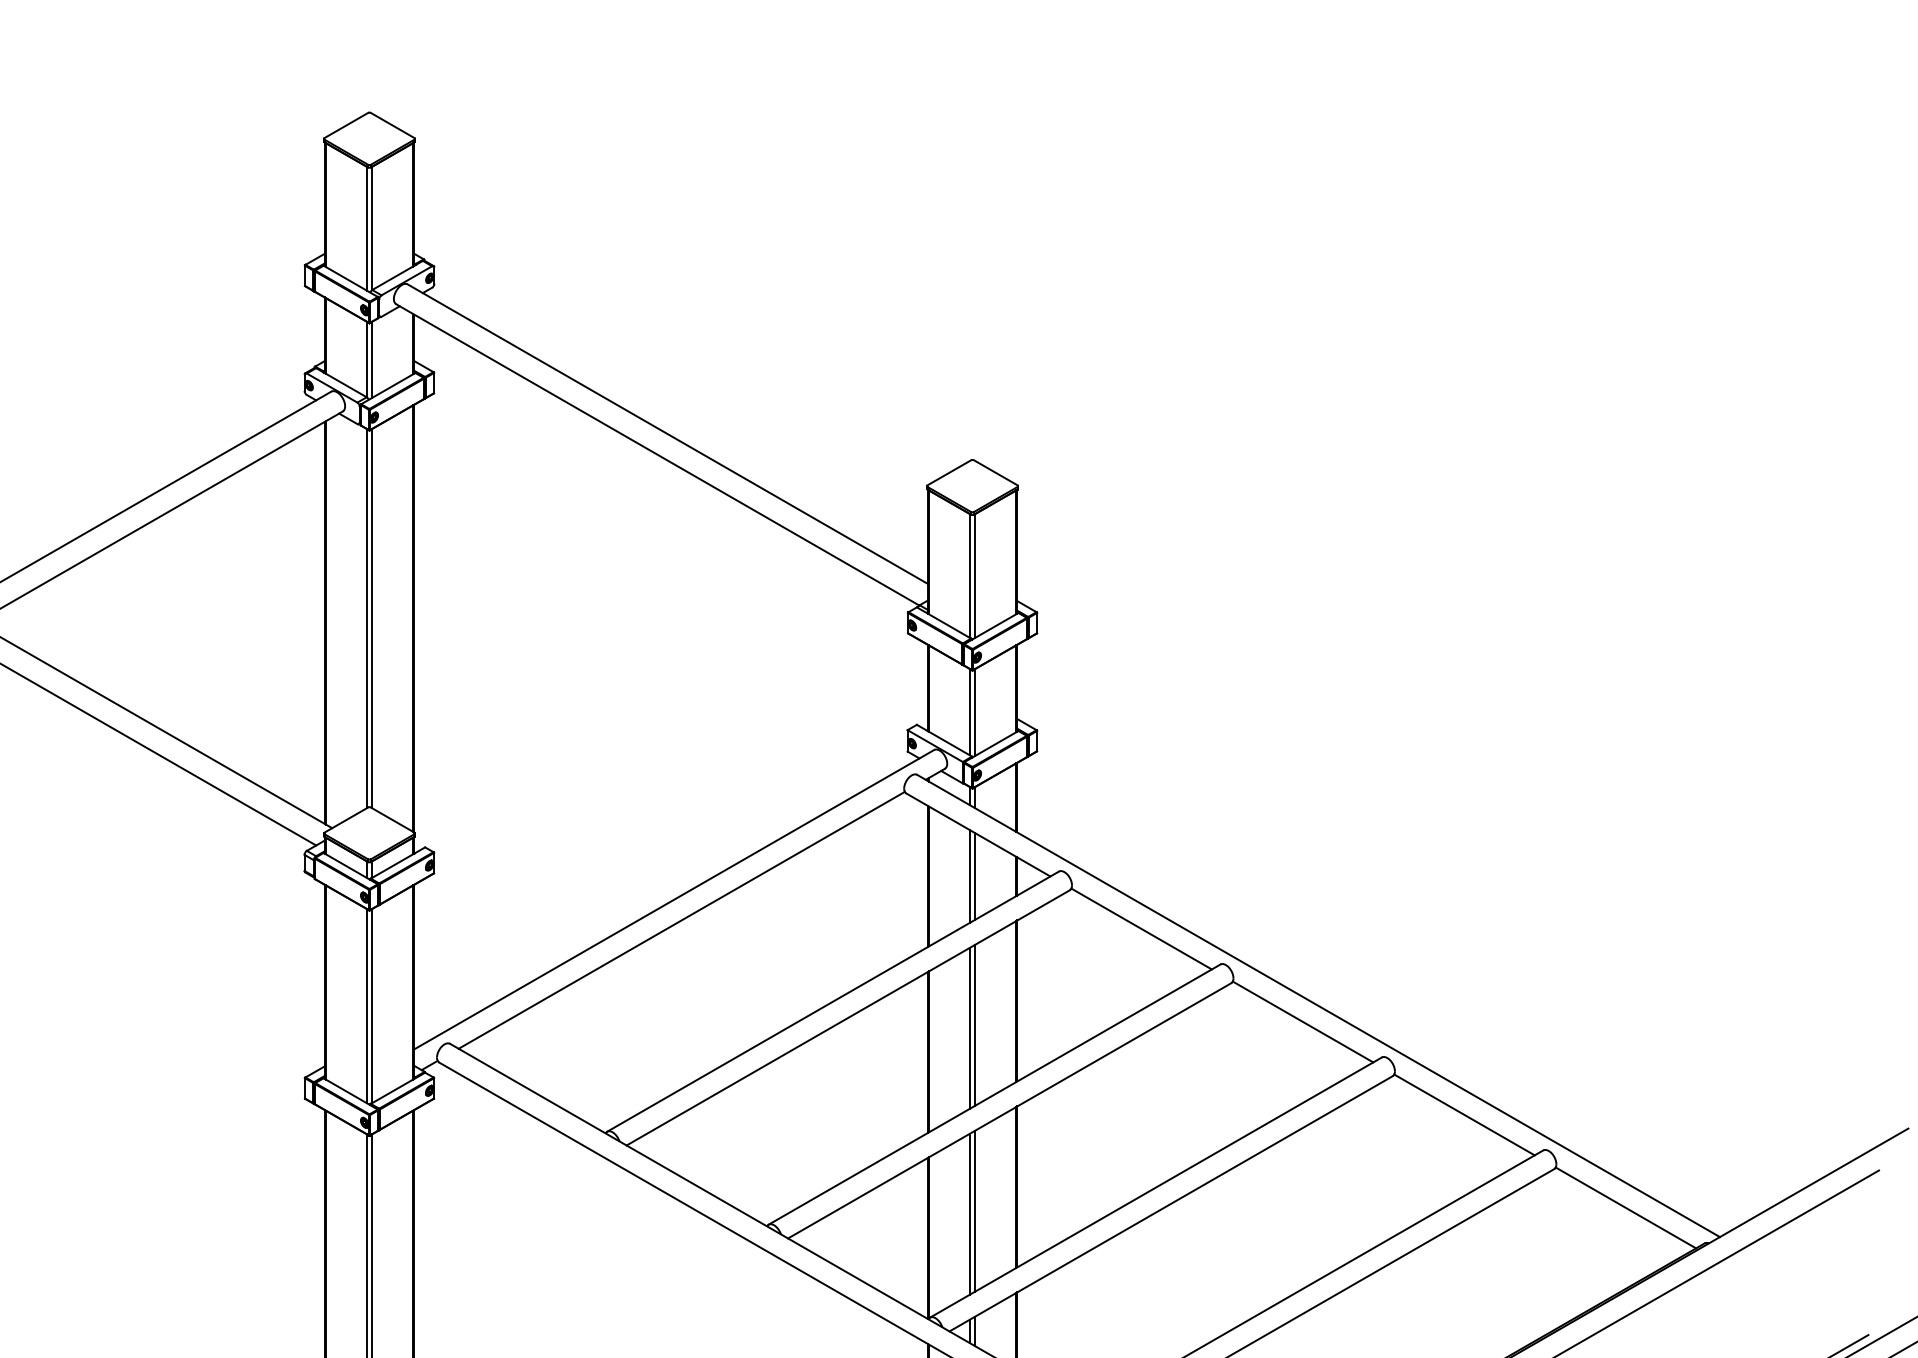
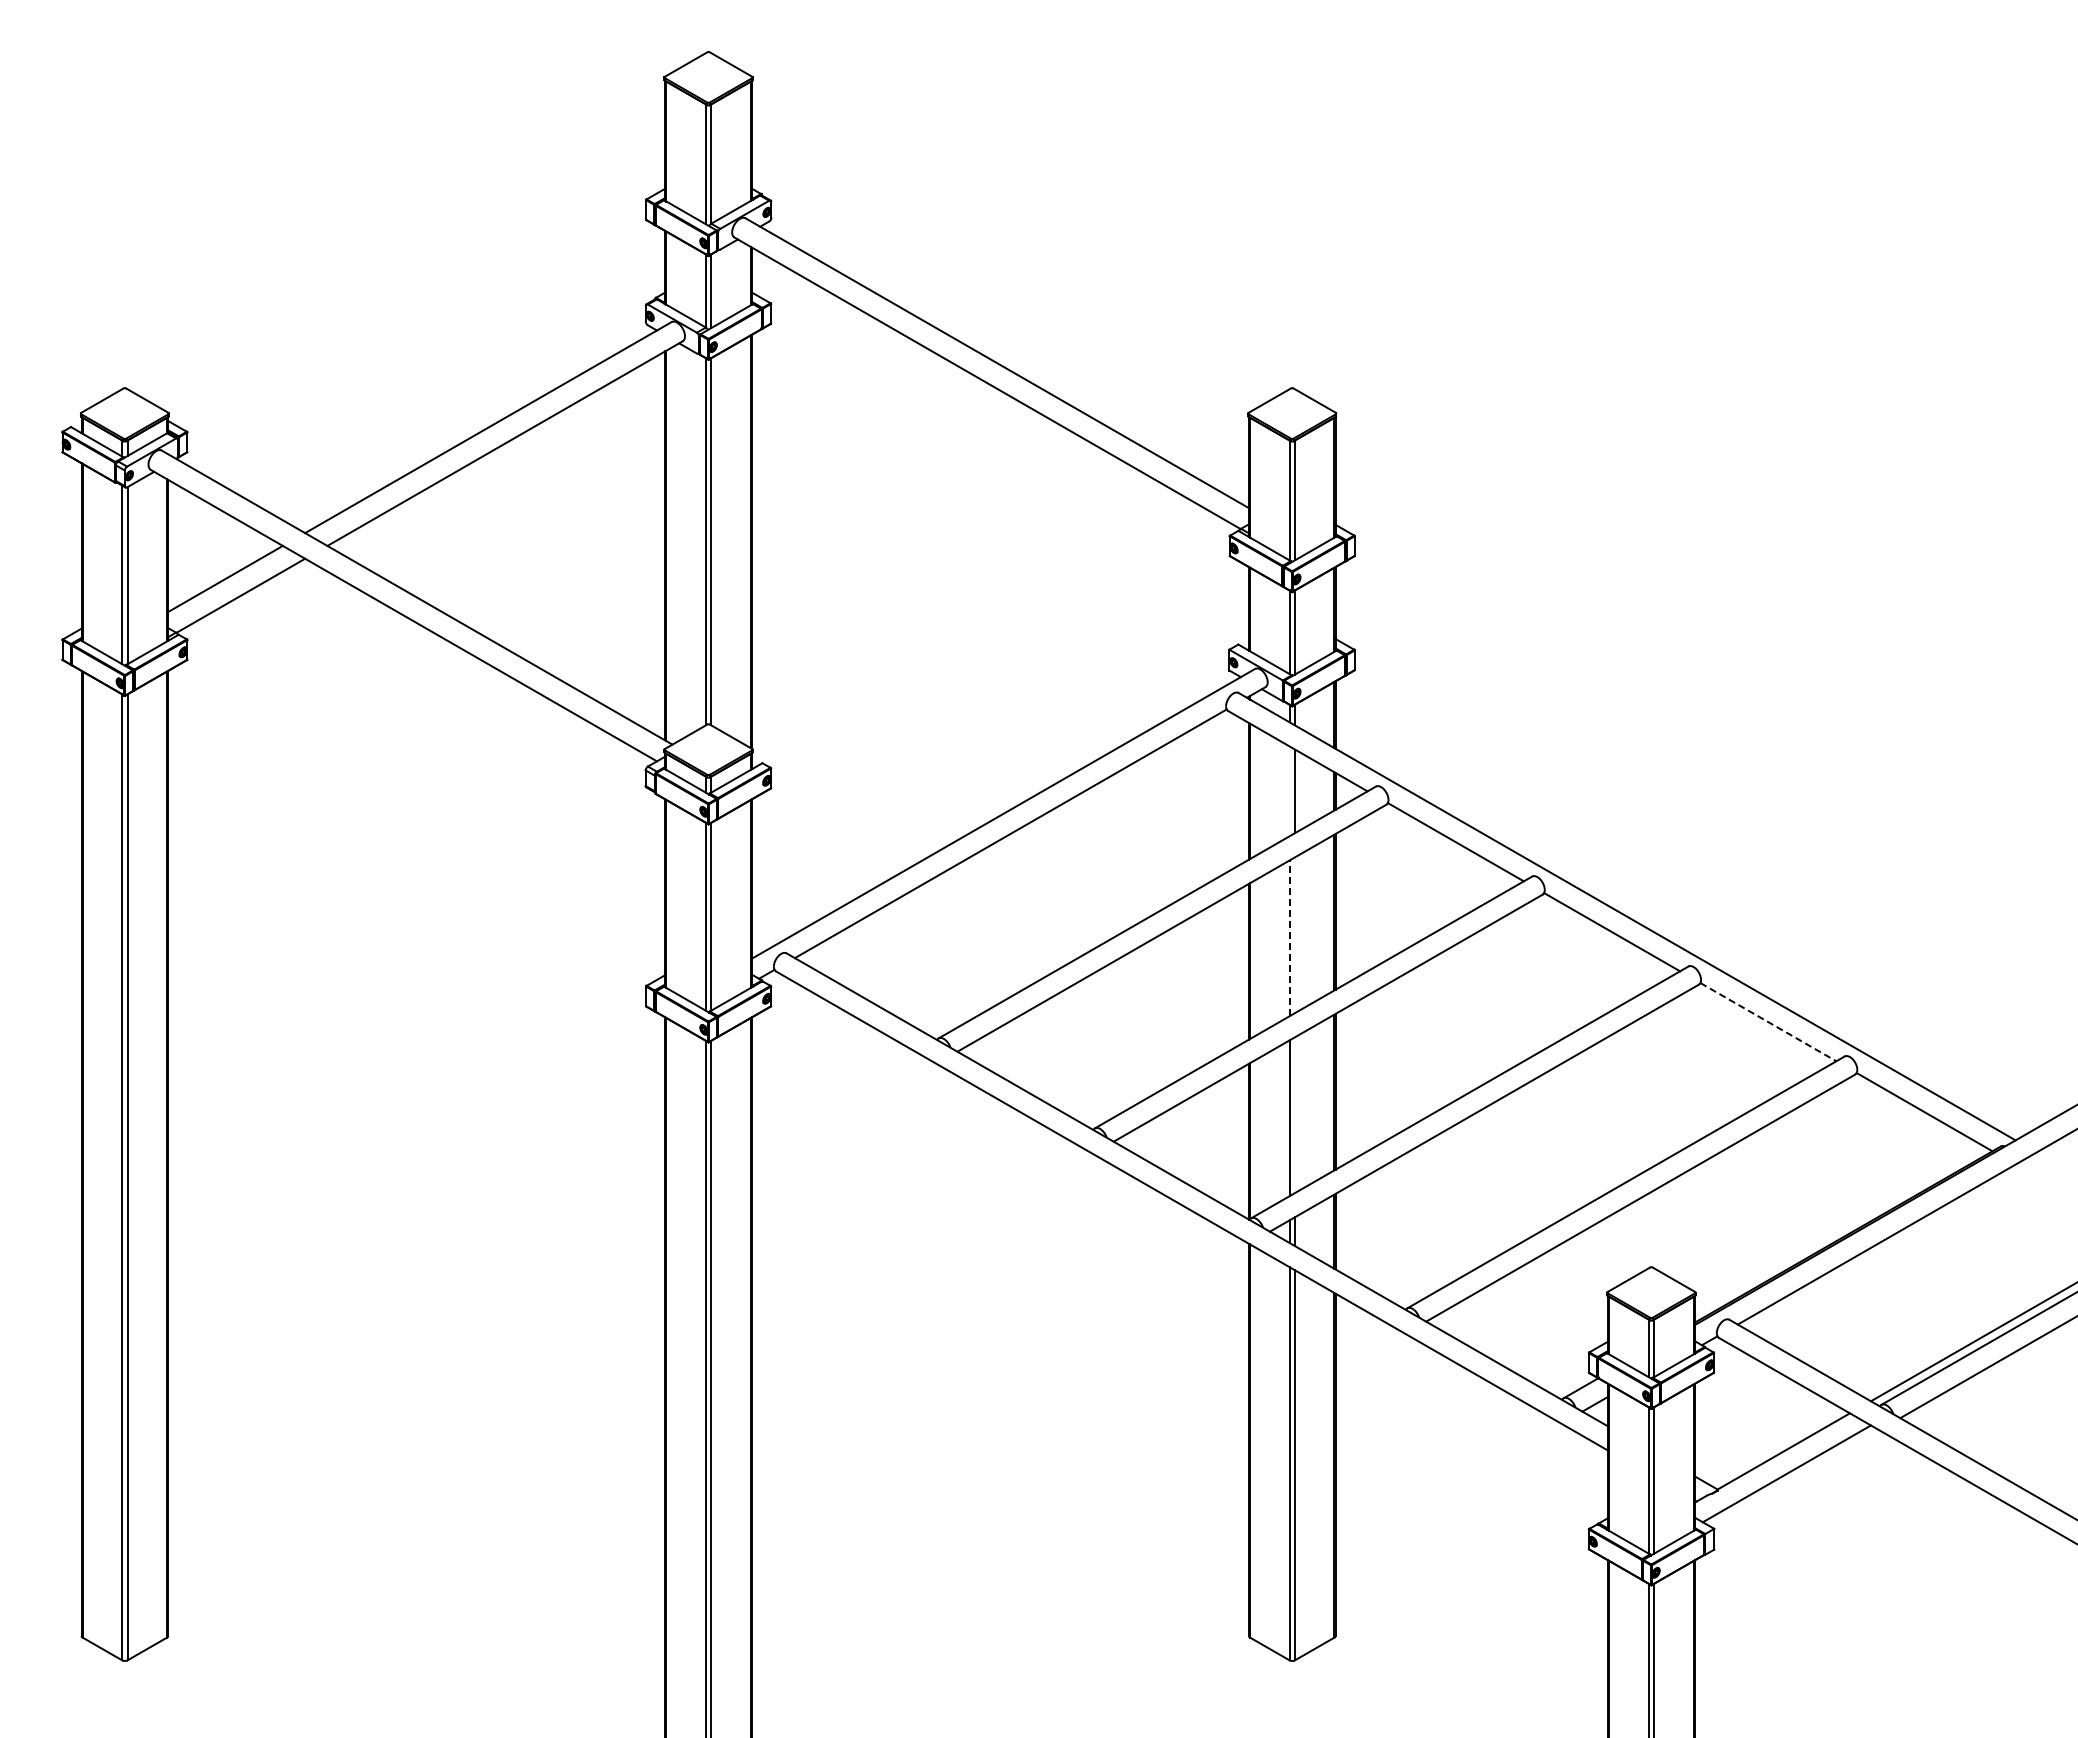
line: (969, 876) -> (1289, 791), removed
line: (974, 1025) -> (1294, 935), removed
line: (969, 1028) -> (1289, 938), solid -> dashed
line: (1464, 1115) -> (1768, 1022), solid -> dashed
line: (974, 1211) -> (1294, 1115), removed

